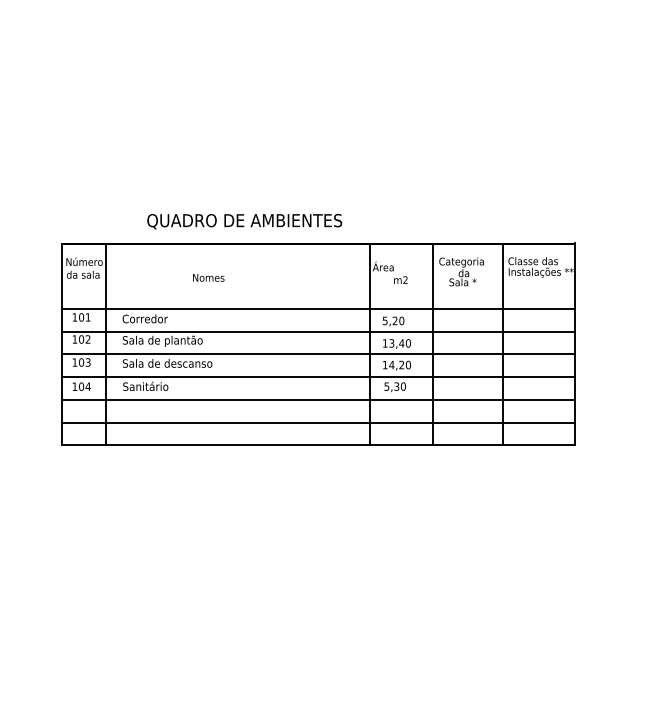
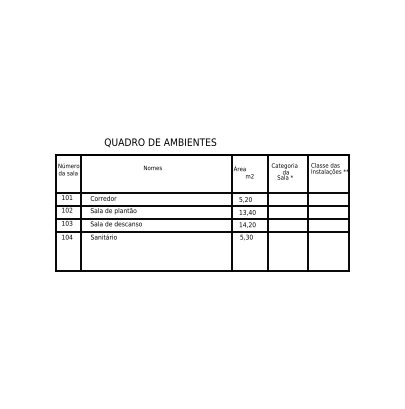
text: (208, 277) -> (152, 167), moved
line: (318, 399) -> (202, 244), removed
line: (318, 422) -> (202, 257), removed

